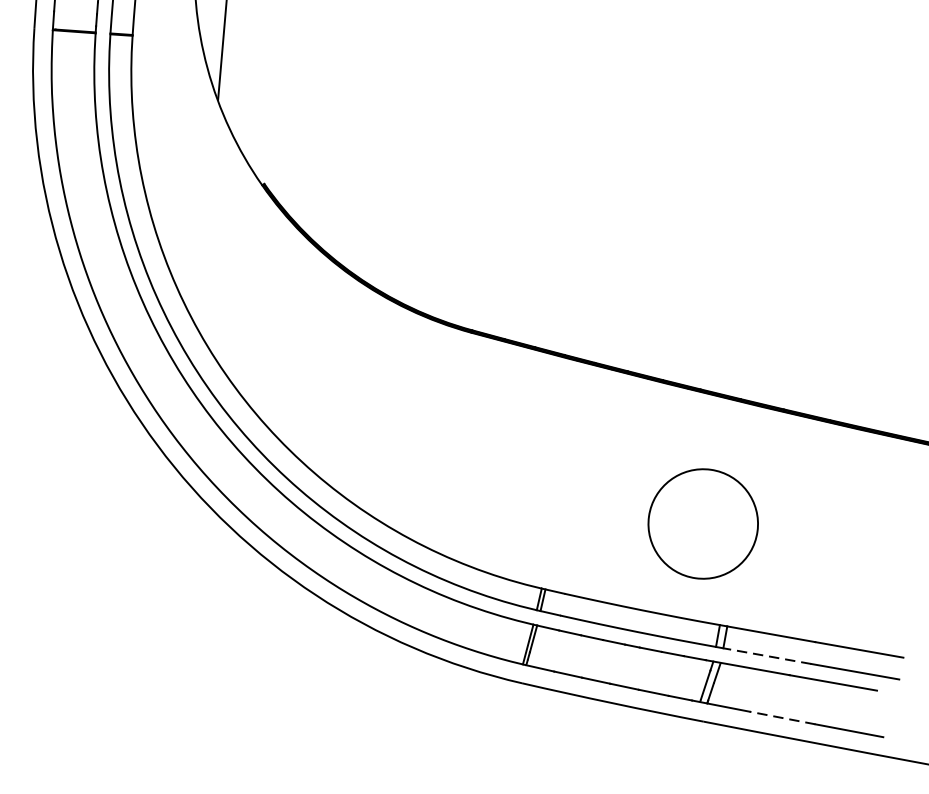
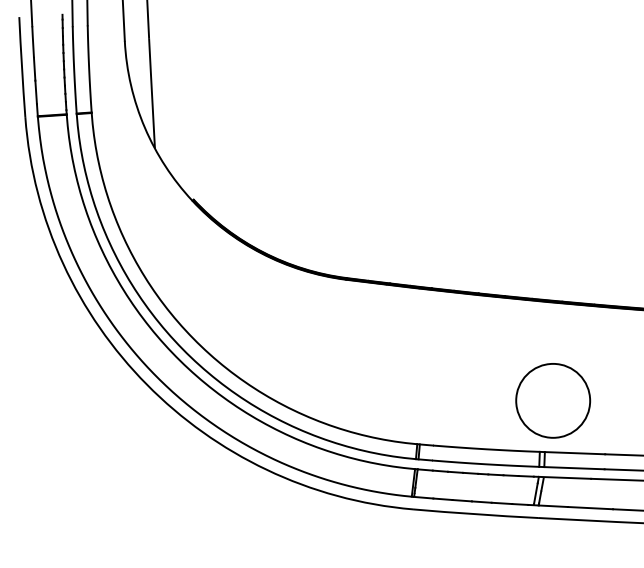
circle: (703, 523) -> (553, 400), moved
line: (765, 656) -> (573, 468), dashed -> solid
line: (782, 718) -> (590, 508), dashed -> solid

